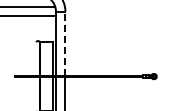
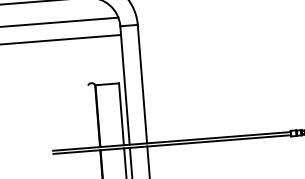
line: (65, 43) -> (142, 83), dashed -> solid

